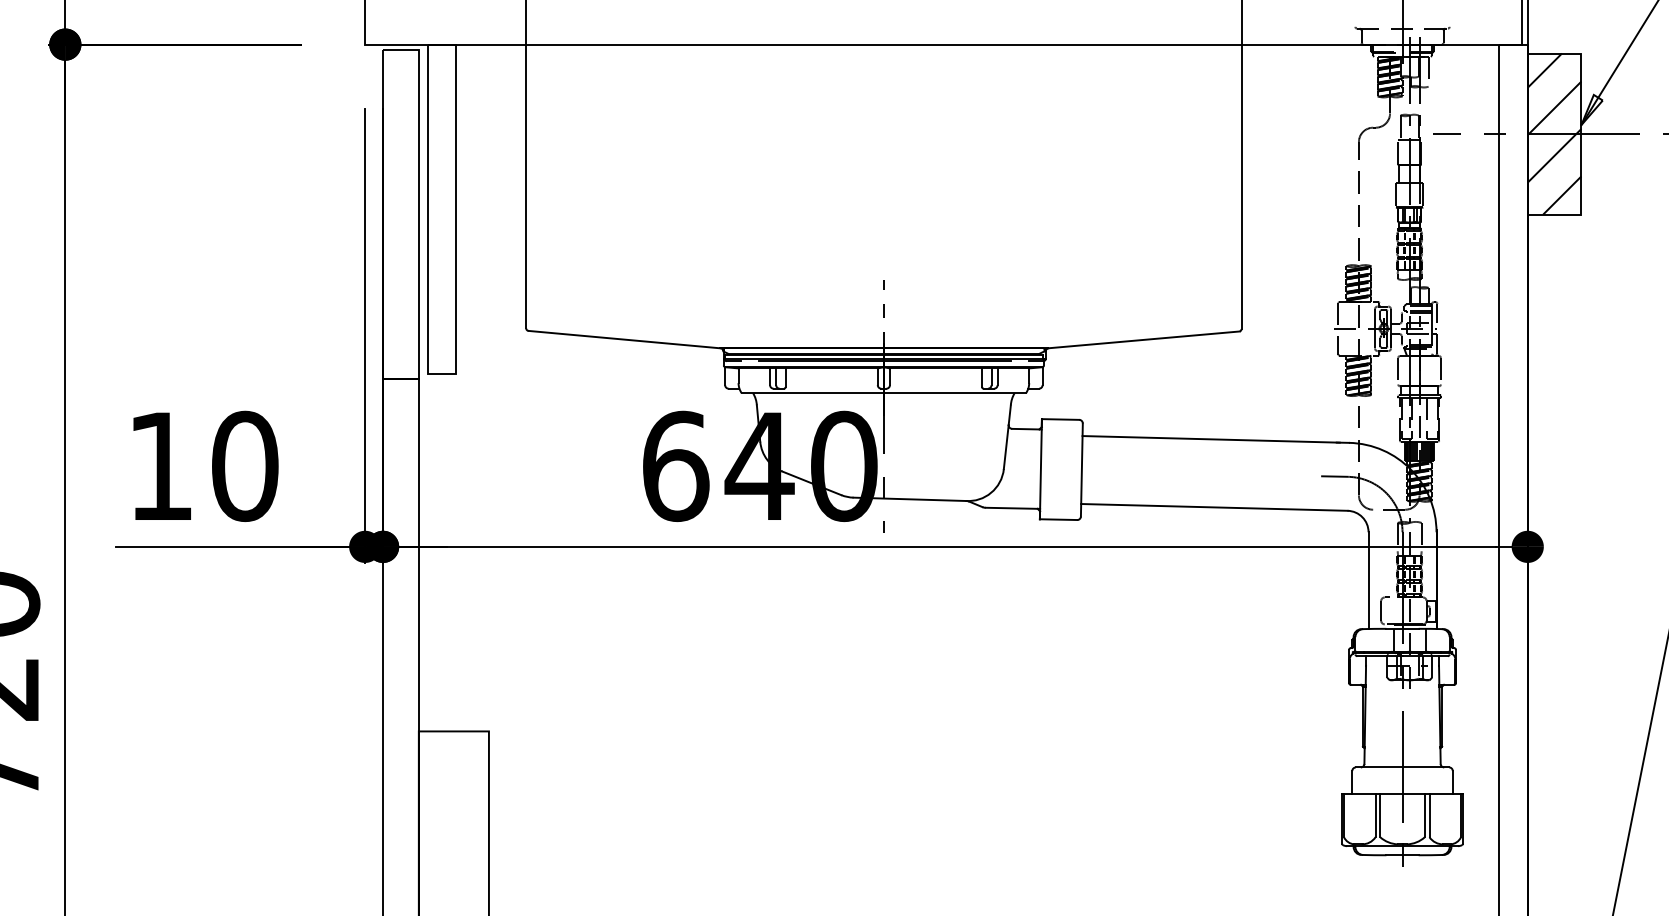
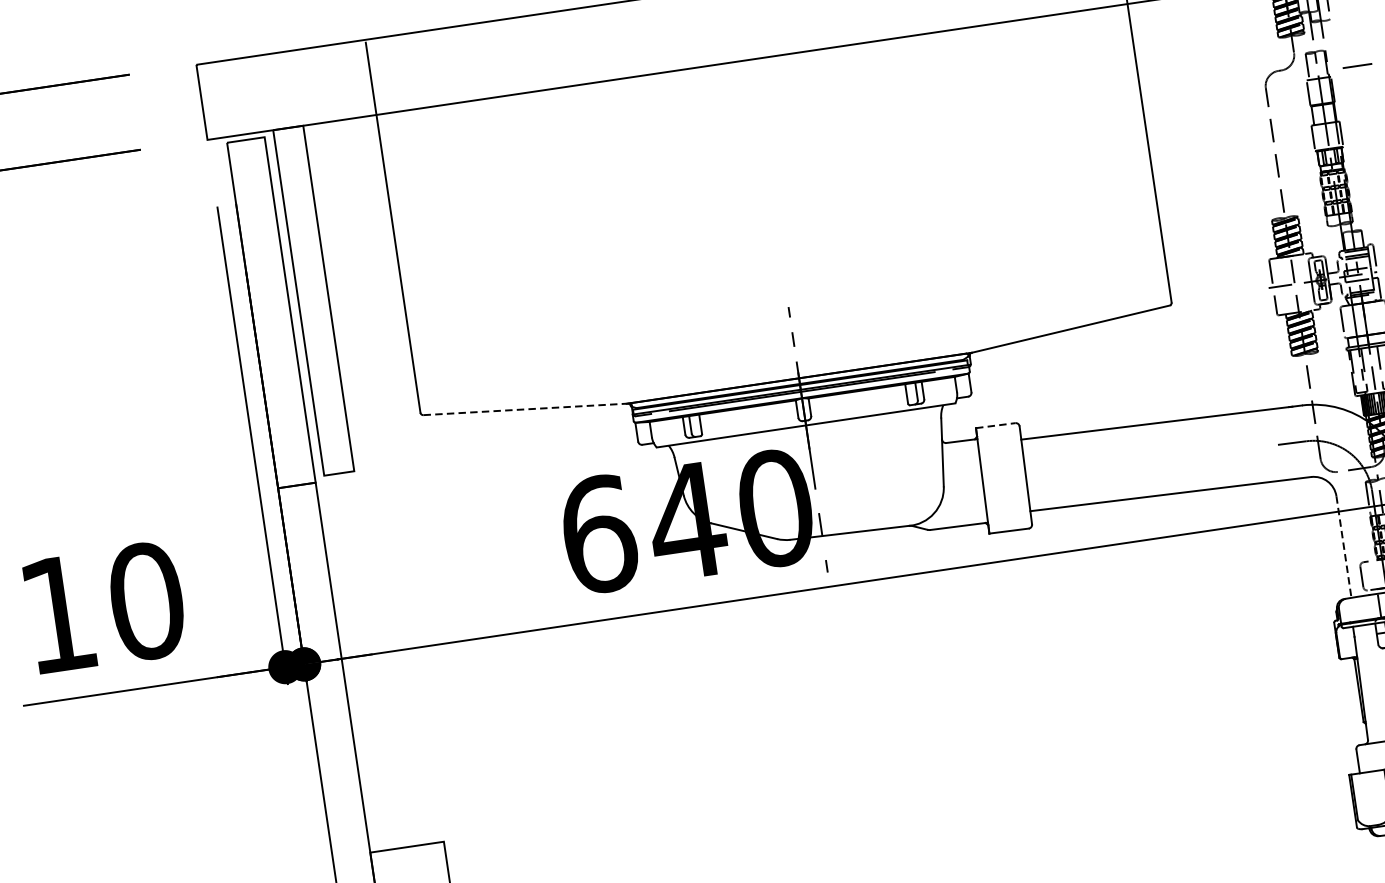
line: (625, 339) -> (526, 409), solid -> dashed
line: (1060, 419) -> (995, 425), solid -> dashed
line: (1368, 581) -> (1344, 548), solid -> dashed

